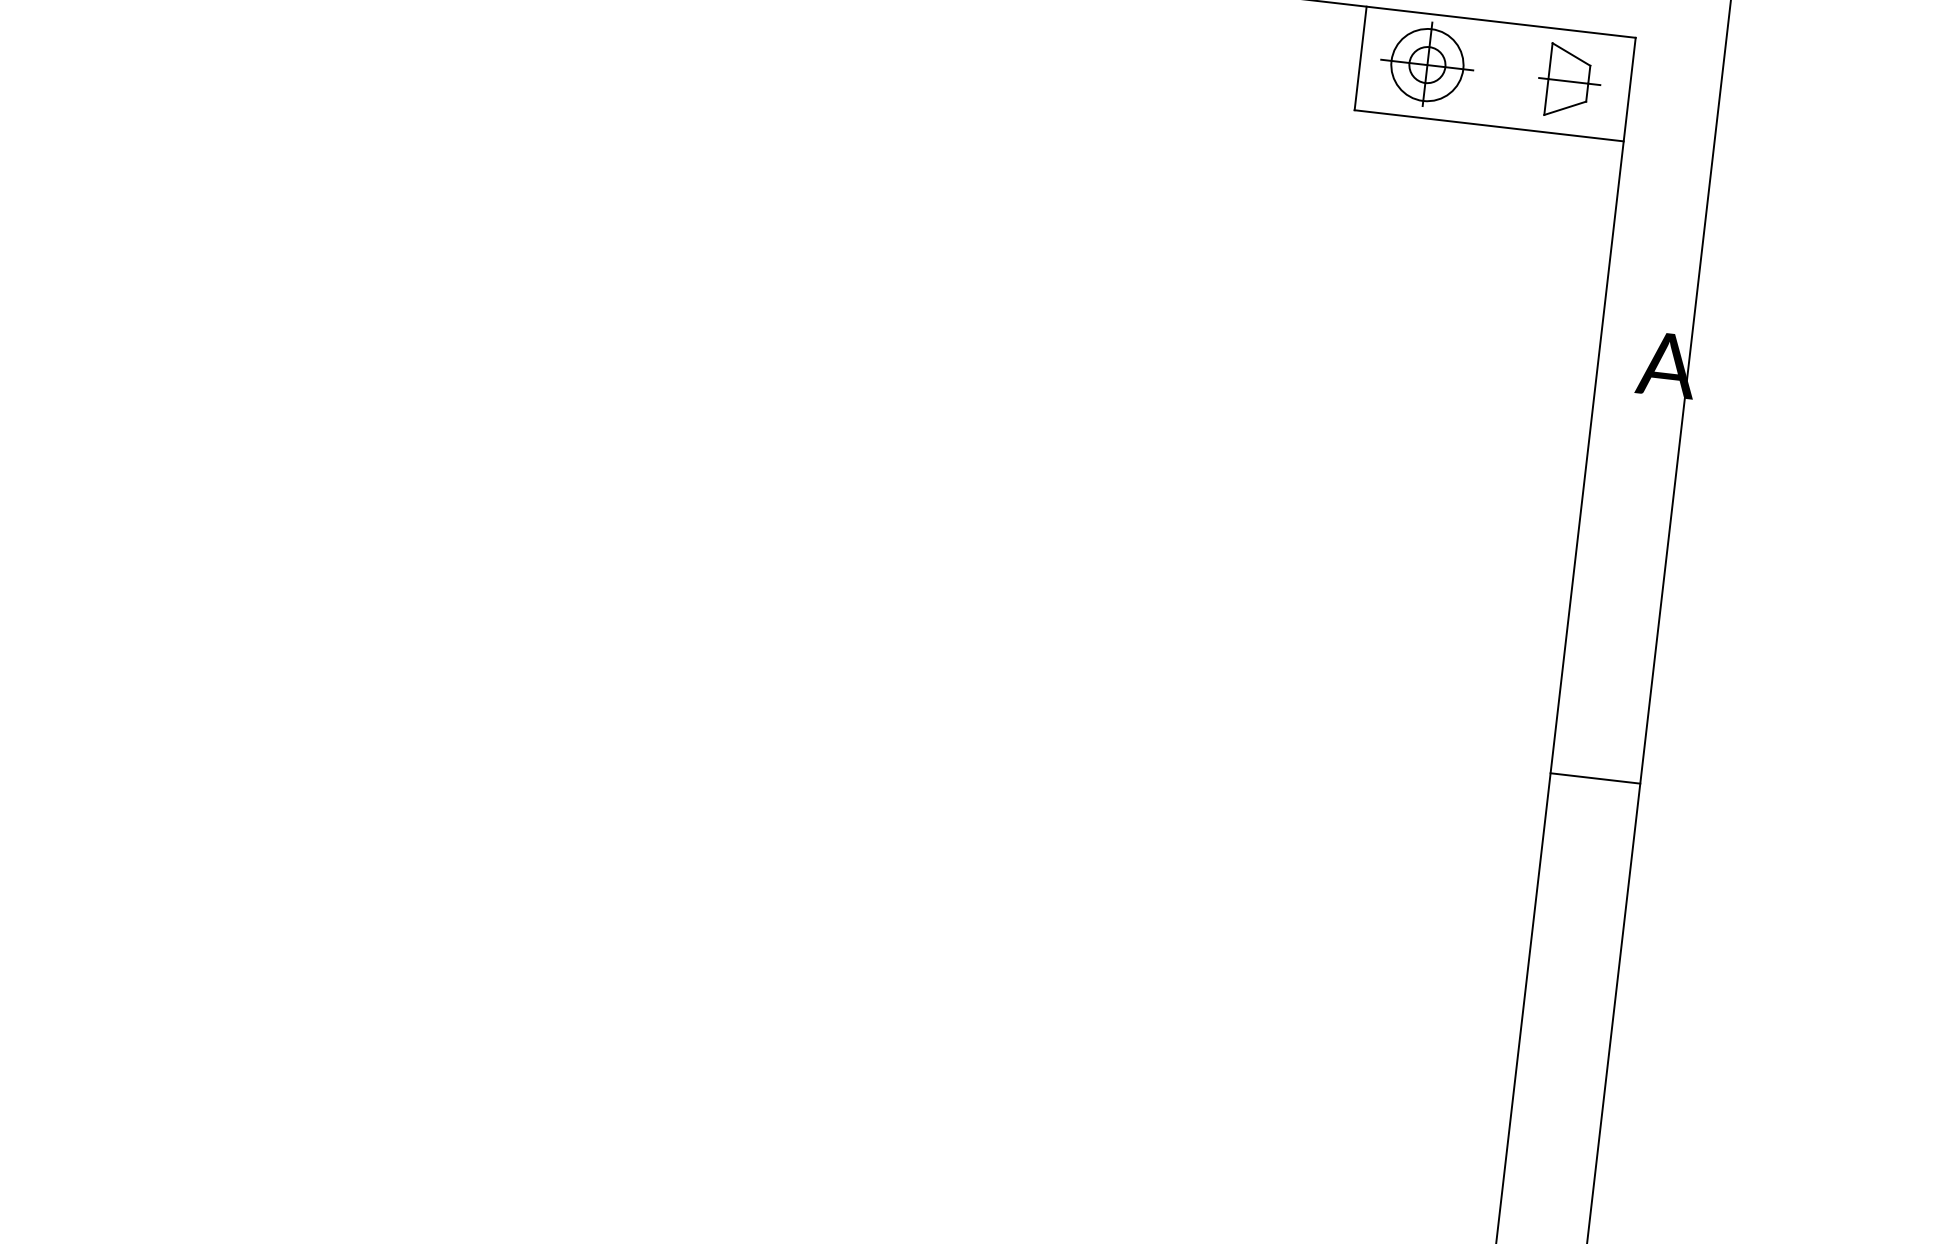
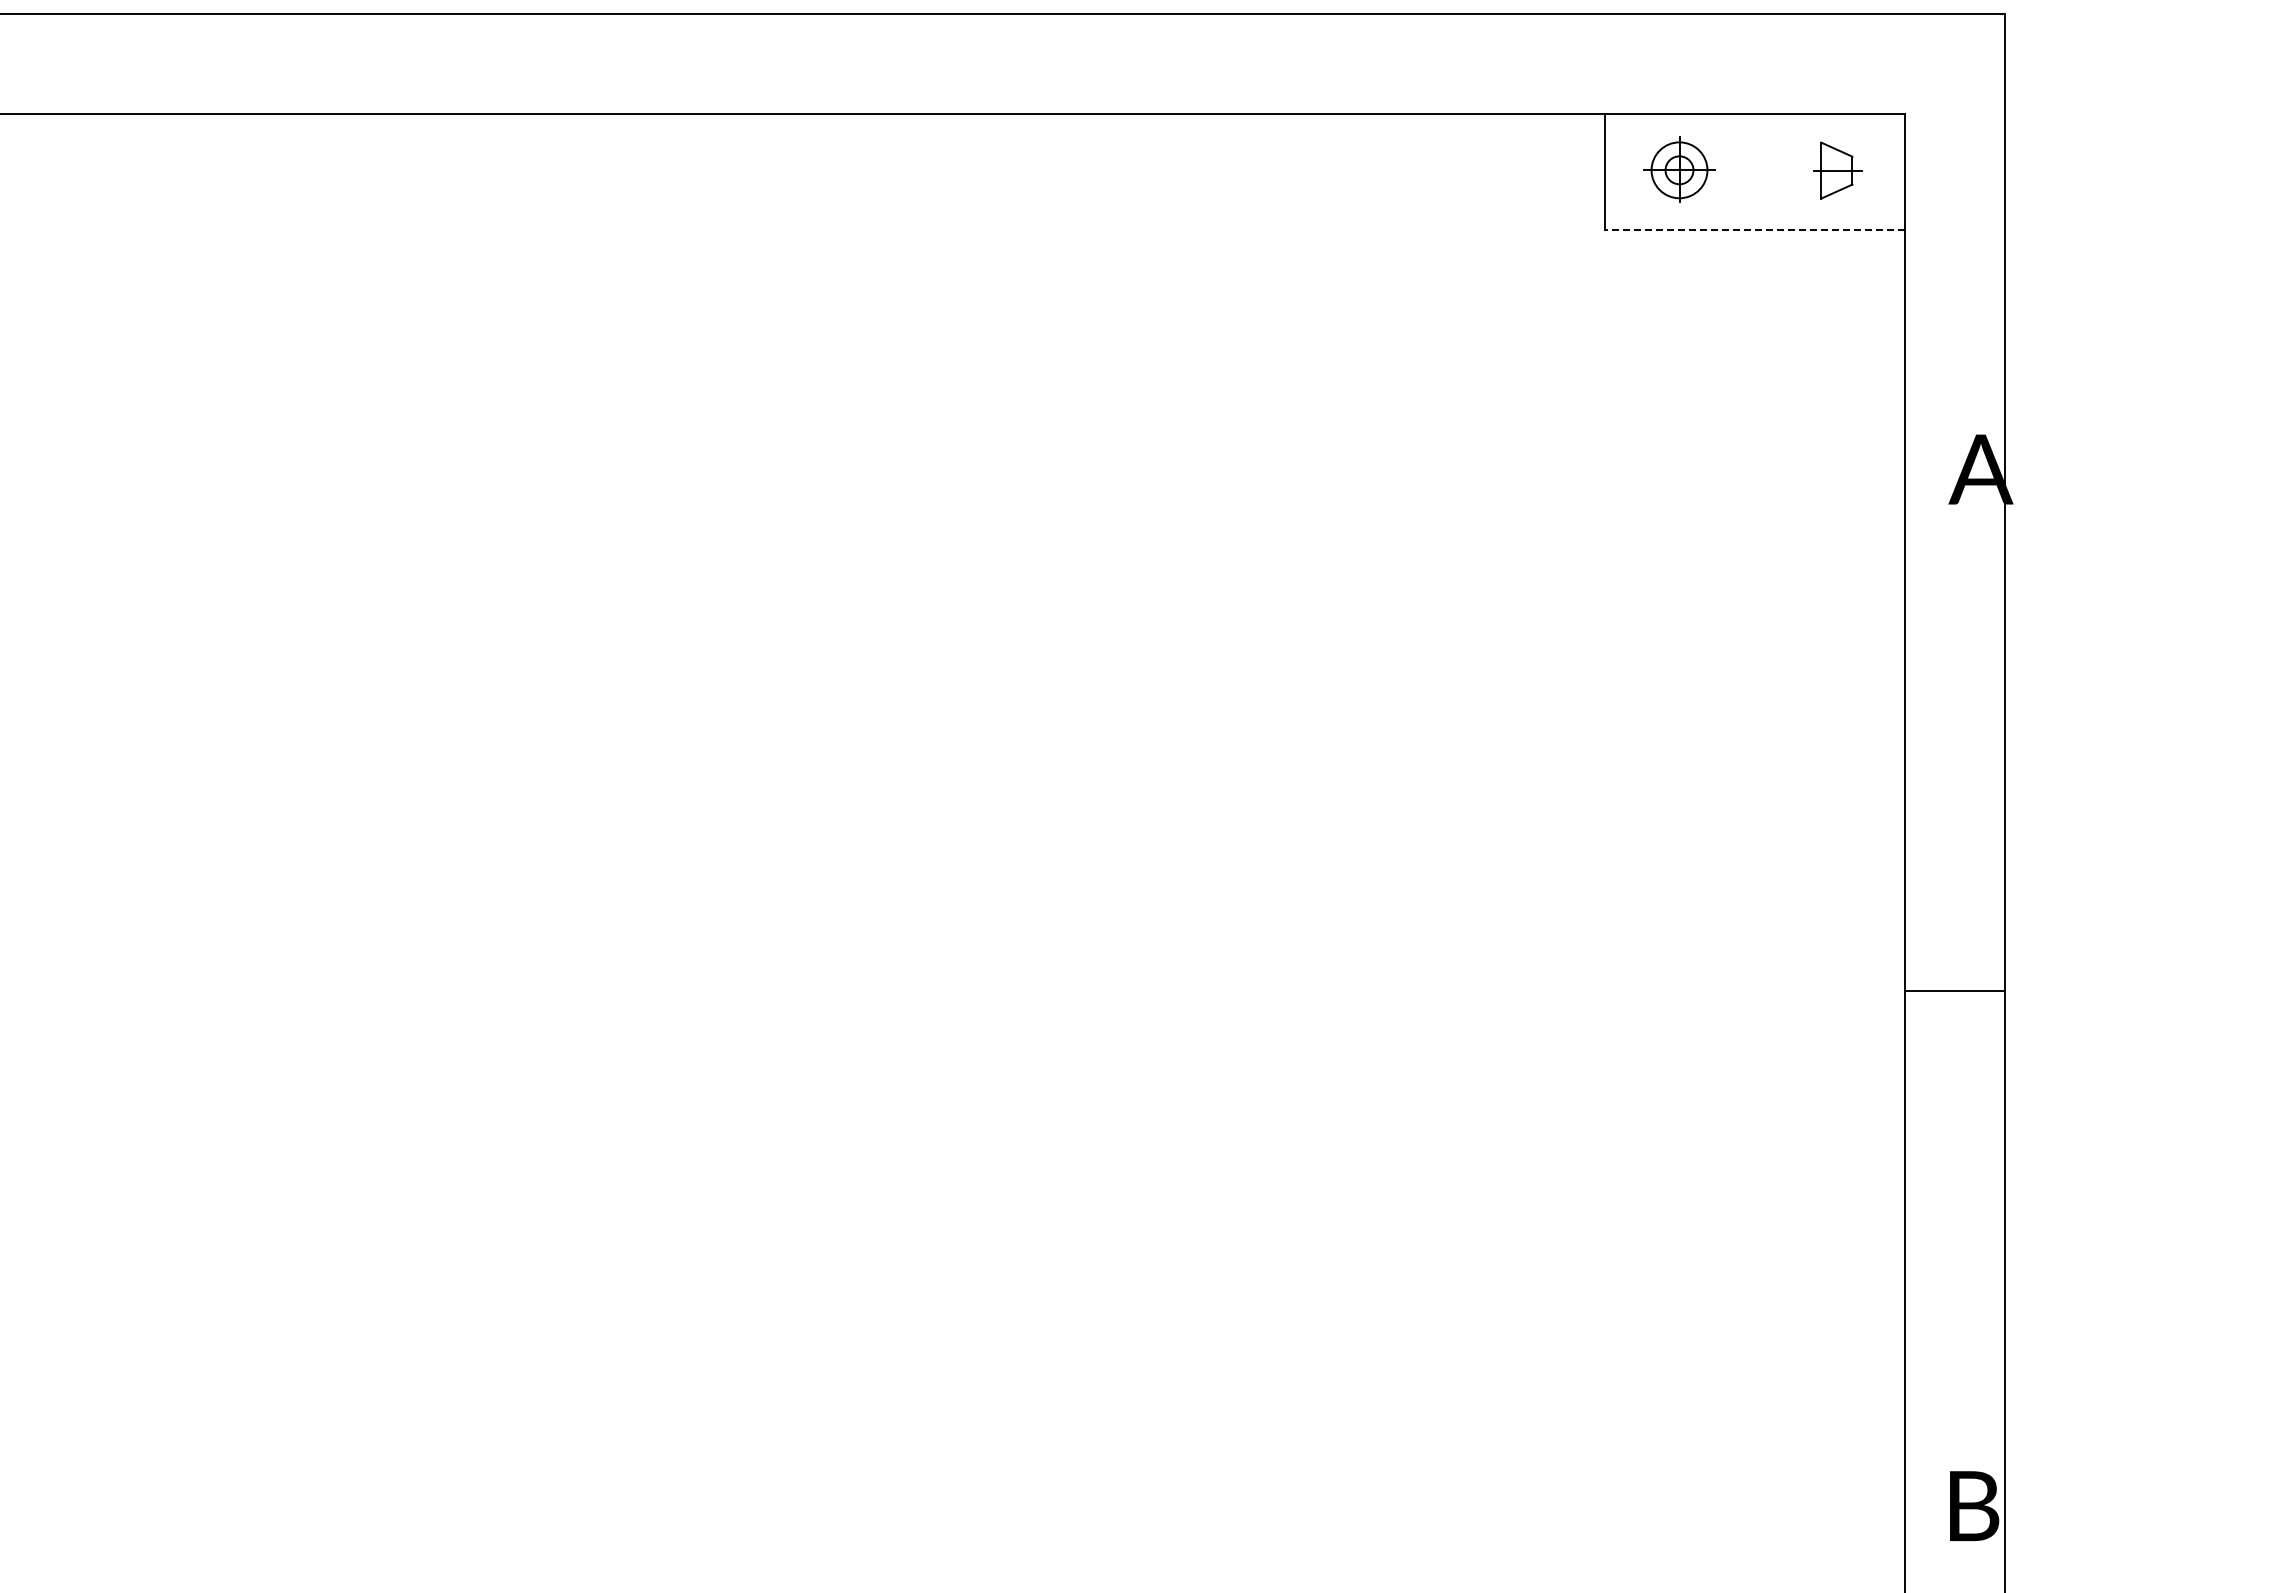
part: (1427, 64) -> (1679, 169), size x0.7
part: (1569, 81) -> (1837, 170), size x0.7
line: (1489, 125) -> (1755, 229), solid -> dashed
line: (1595, 778) -> (1954, 990), moved

